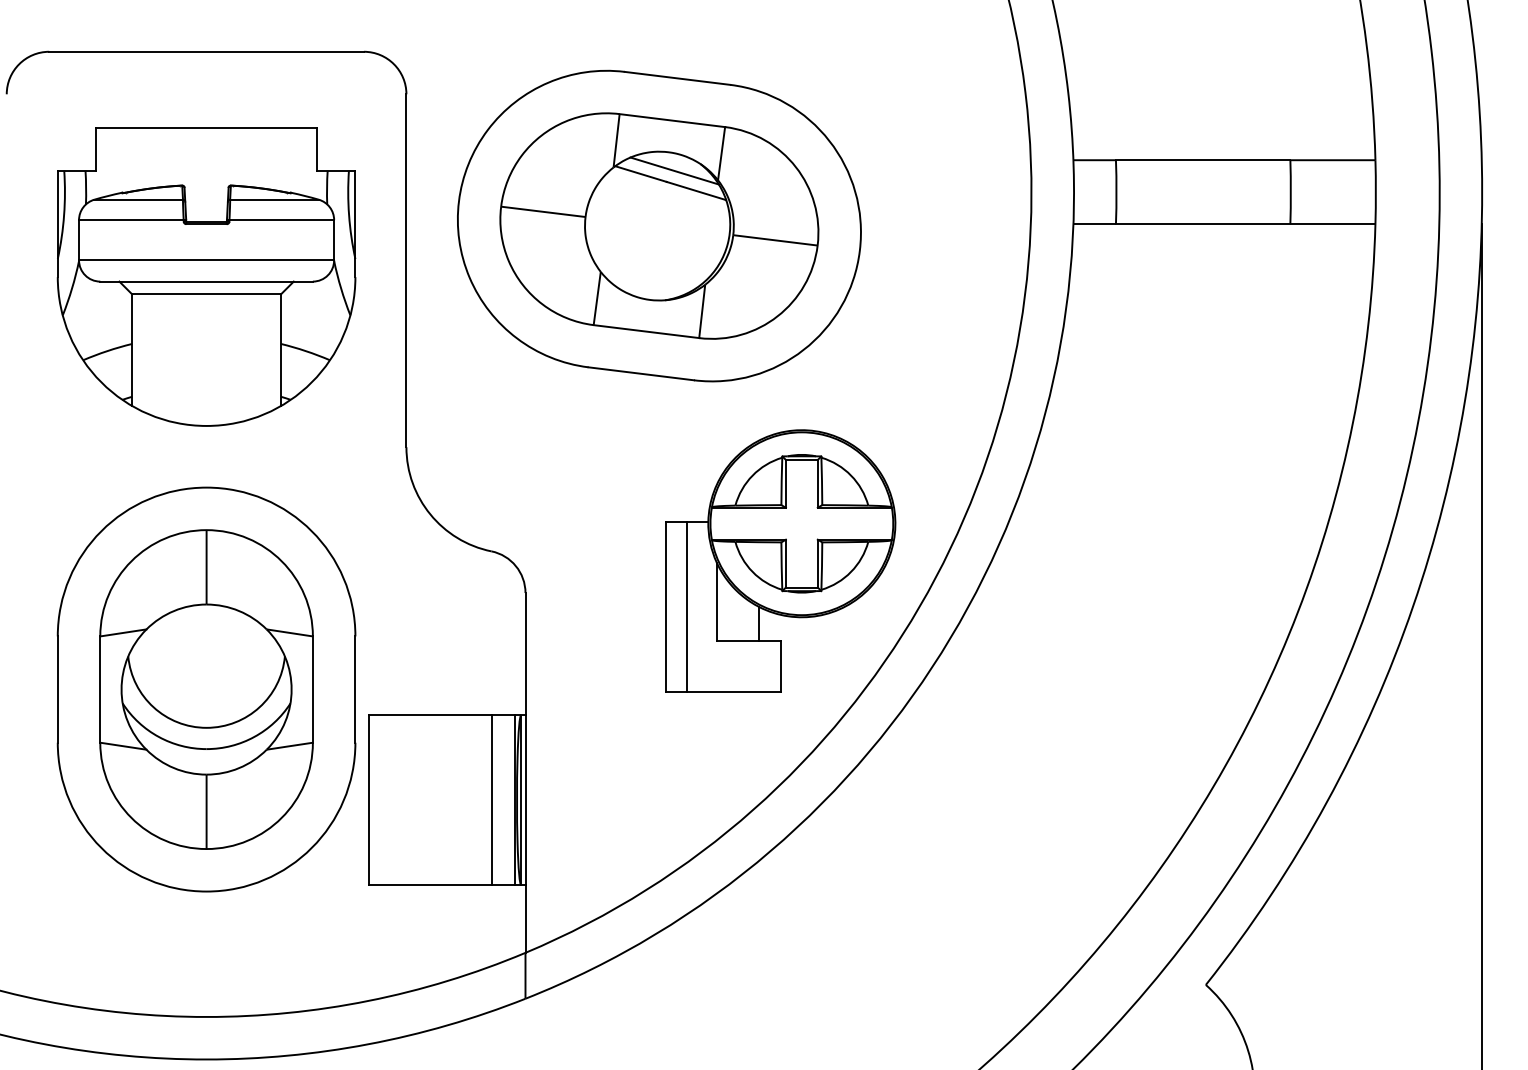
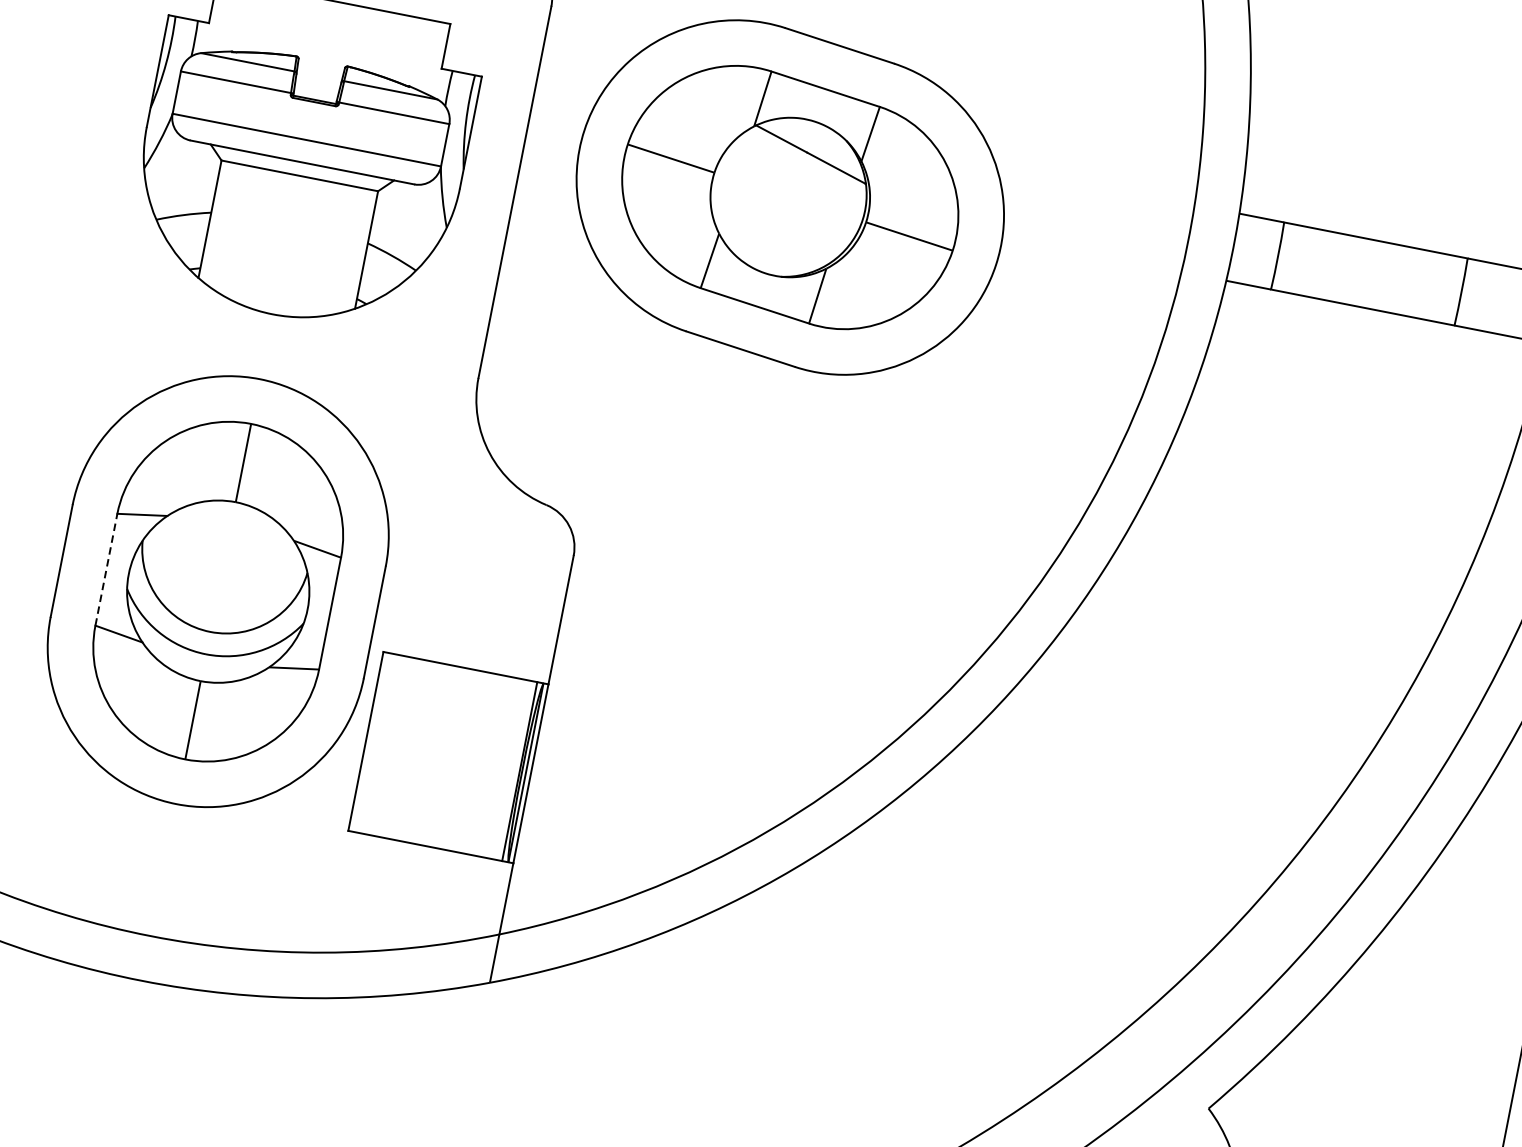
line: (674, 170) -> (817, 142), removed
part: (780, 560) -> (848, 574), removed
line: (100, 689) -> (106, 569), solid -> dashed
line: (491, 800) -> (495, 767), removed

